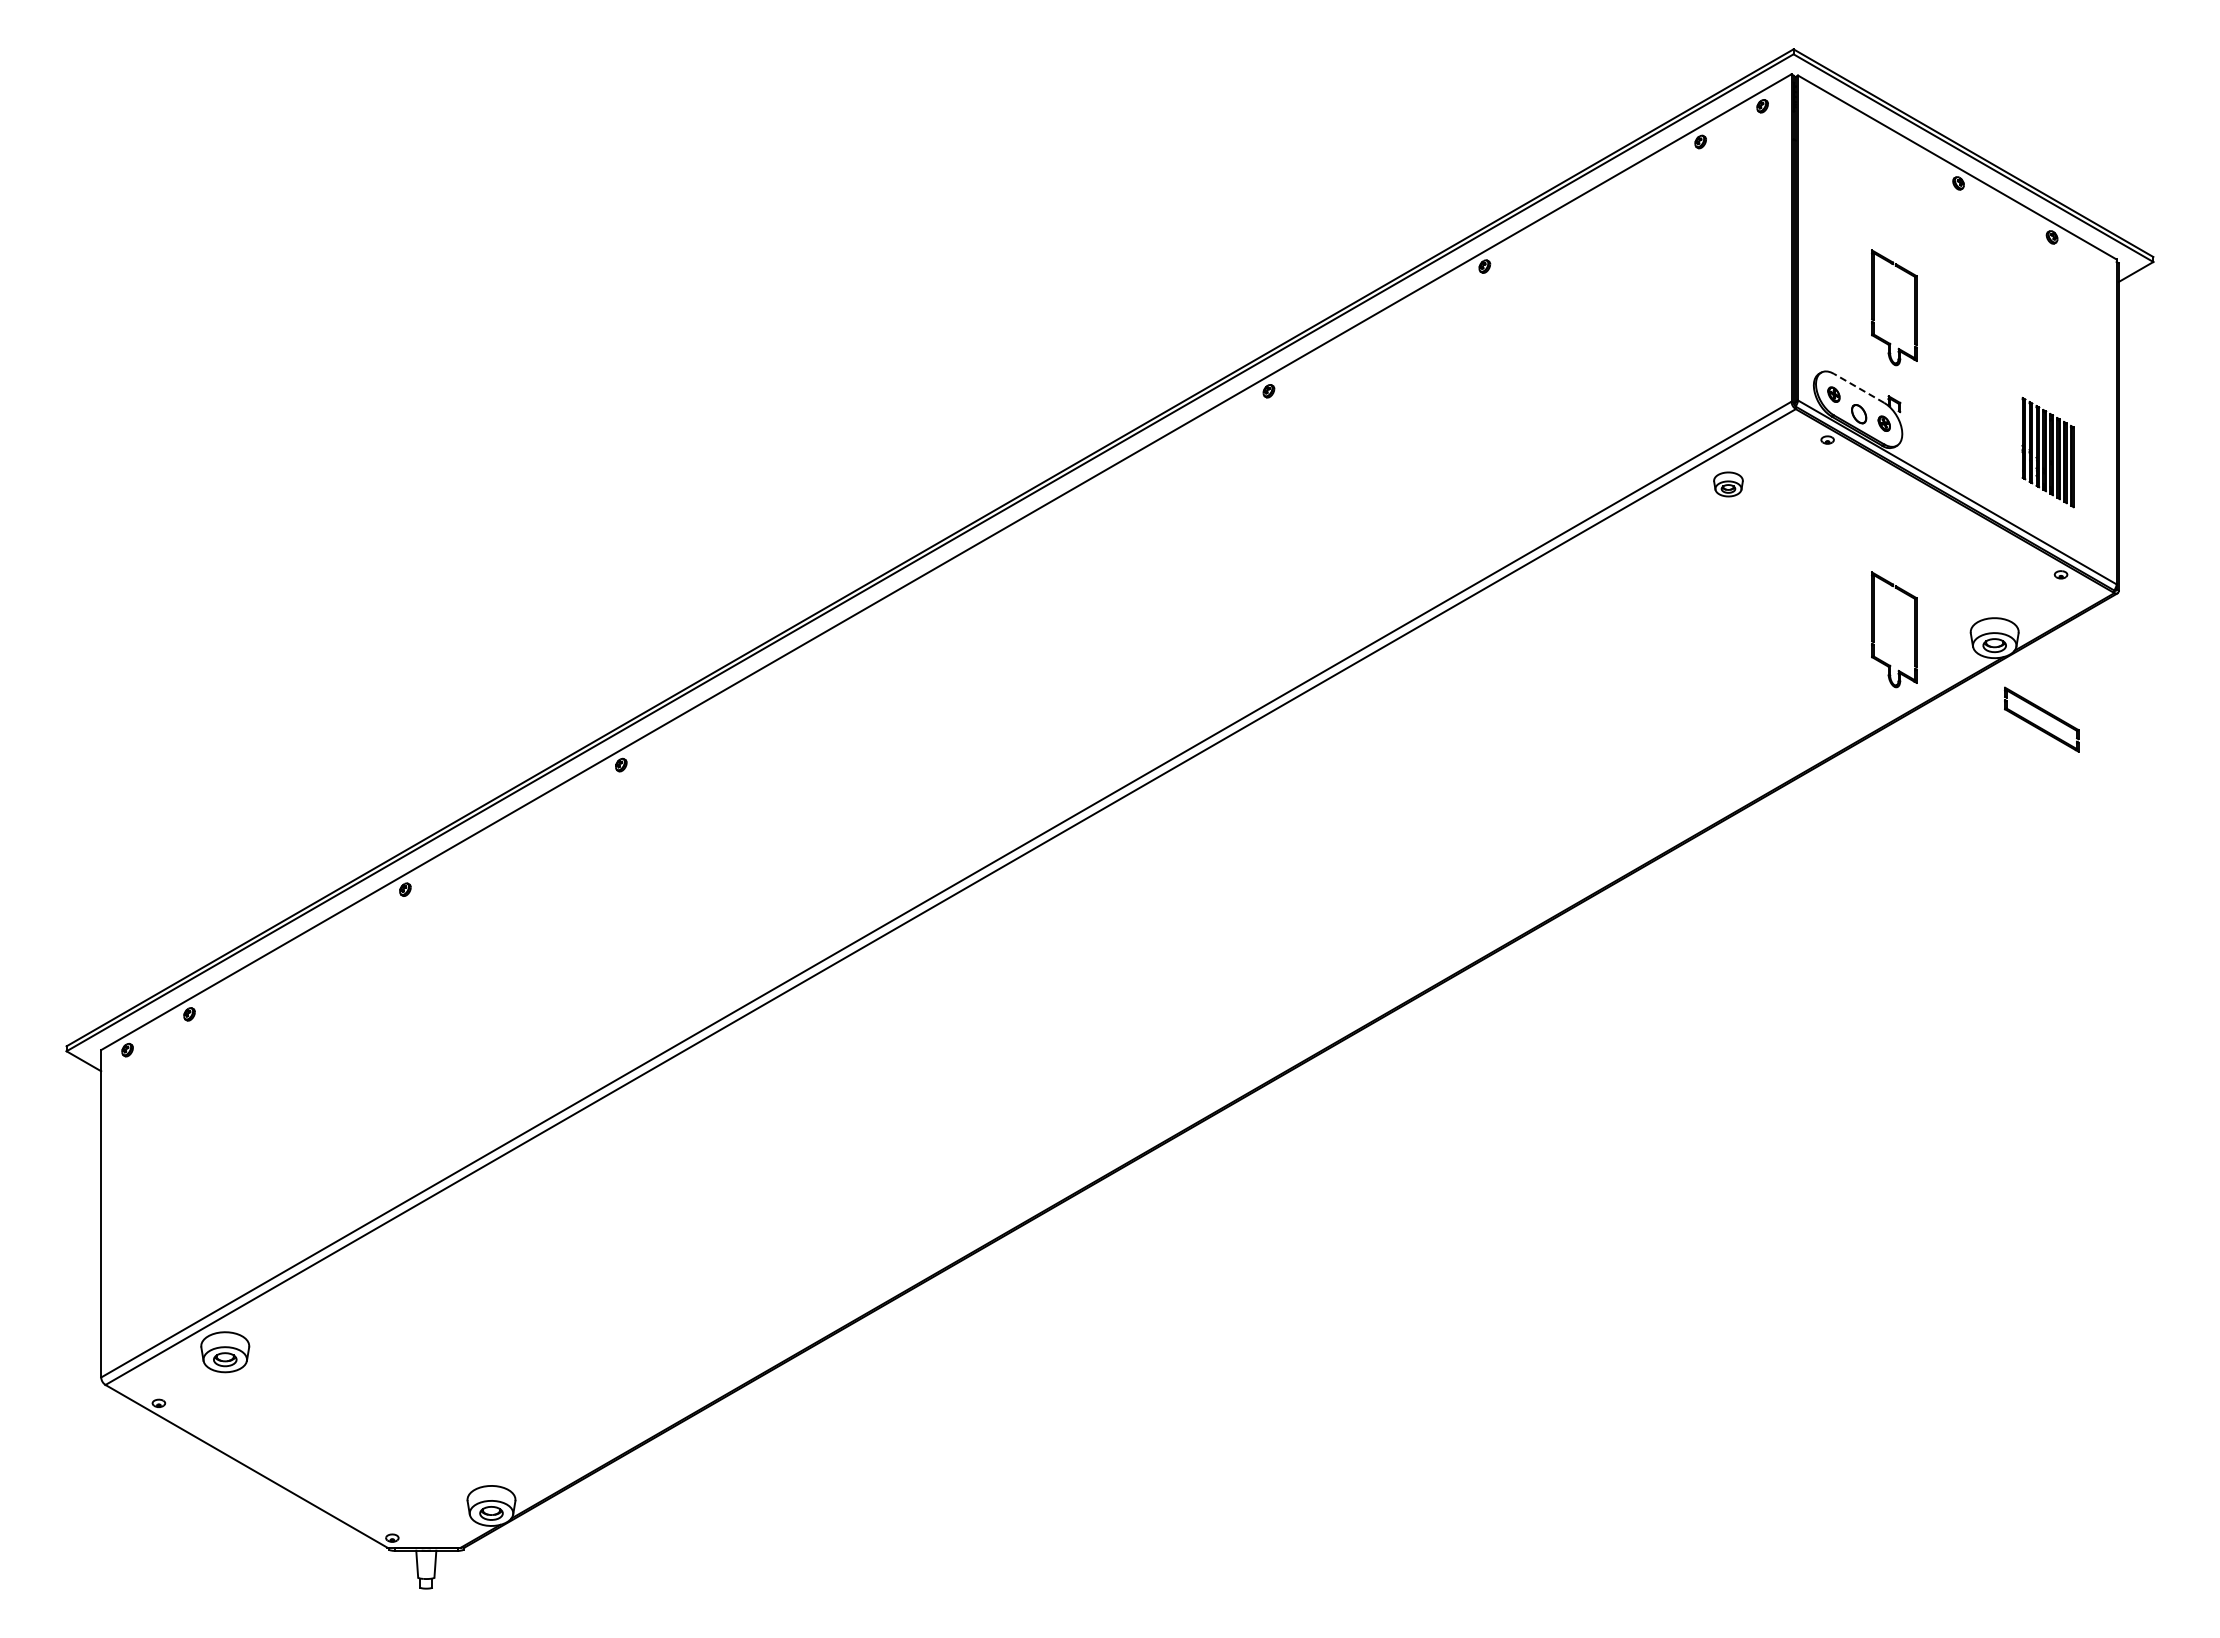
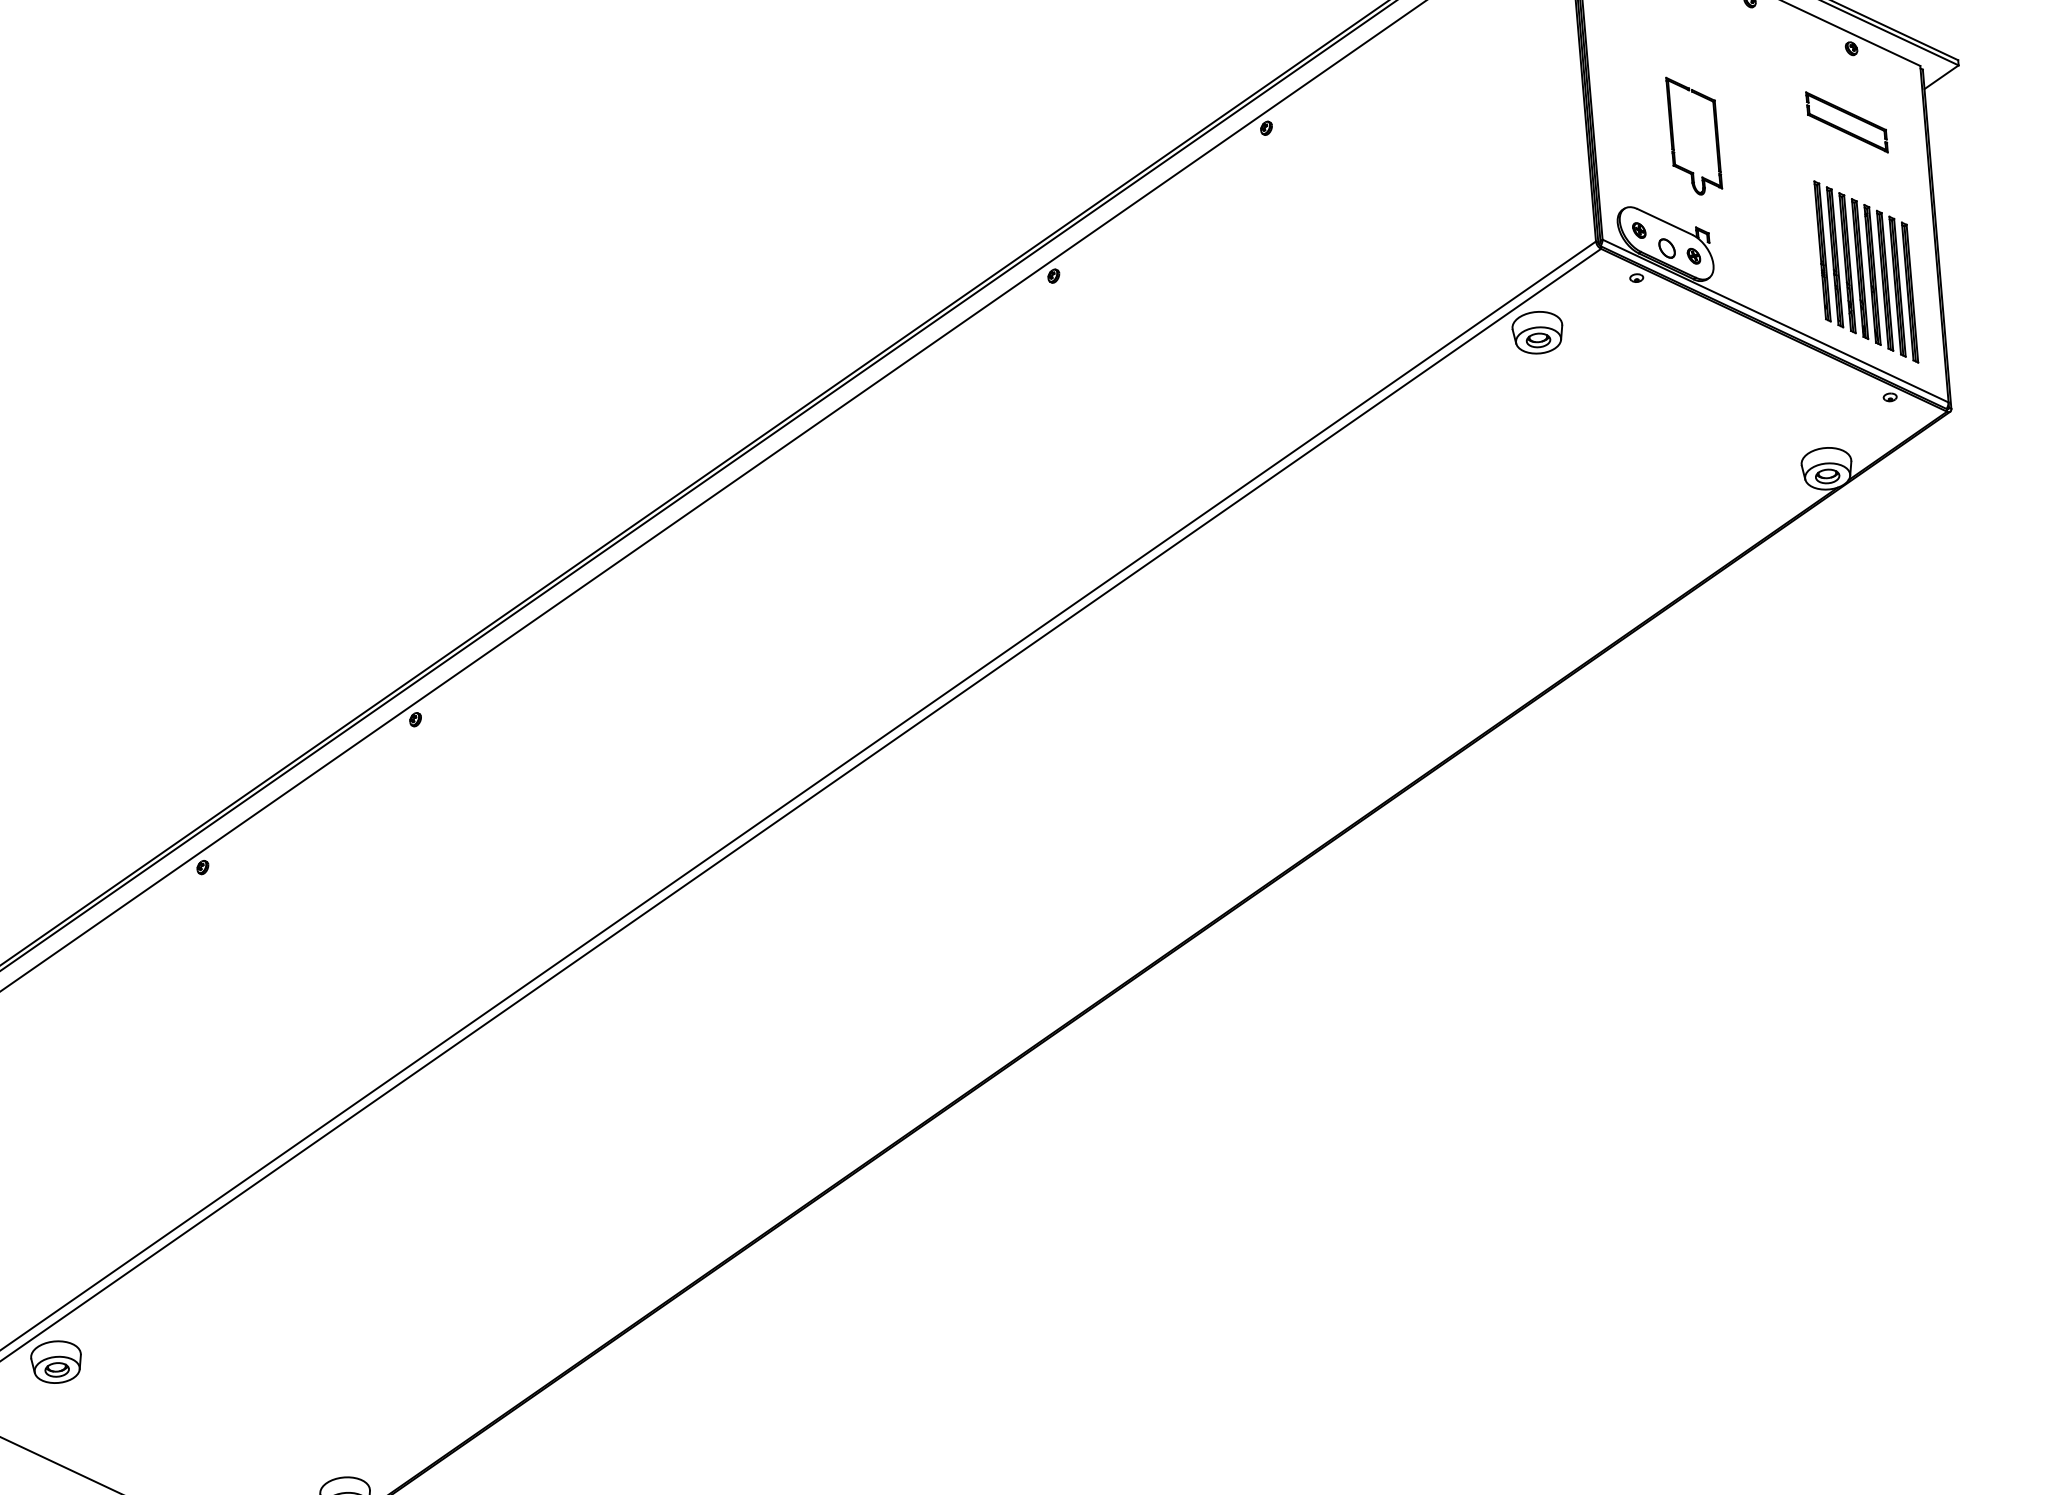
line: (1858, 388) -> (1664, 222), dashed -> solid
part: (2047, 452) -> (1865, 271), size x1.67
part: (1728, 484) -> (1537, 332), size x1.67
part: (1894, 629) -> (1722, 468), removed
part: (2041, 719) -> (1846, 122), moved

